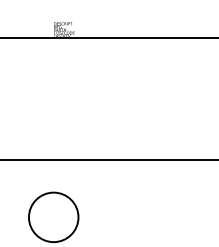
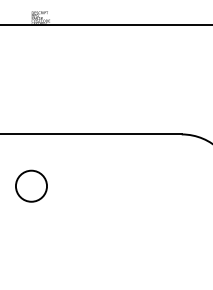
circle: (53, 217) -> (31, 186), size x0.7

